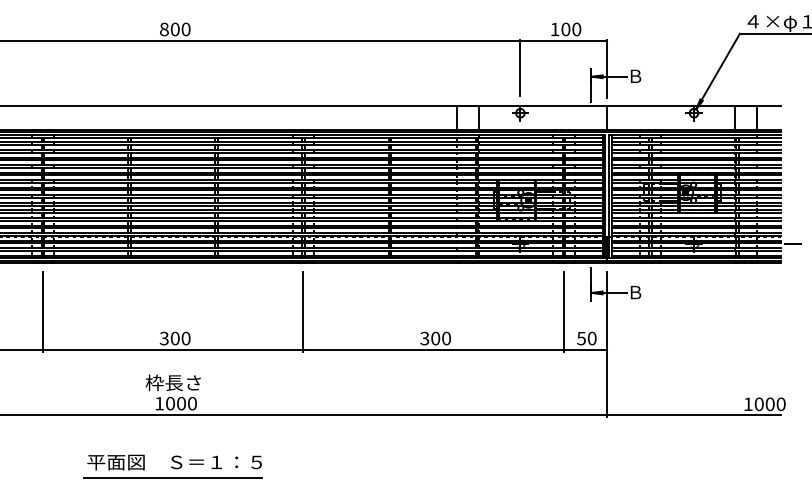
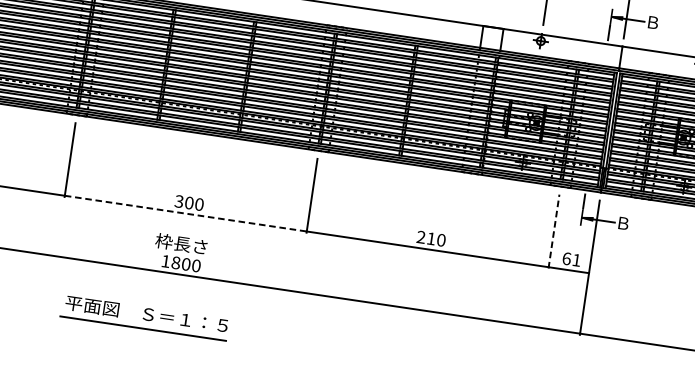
line: (563, 311) -> (553, 231), solid -> dashed
text: (430, 338) -> (426, 238), 300 -> 210
text: (586, 338) -> (571, 259), 50 -> 61
line: (173, 350) -> (186, 213), solid -> dashed
text: (170, 403) -> (176, 262), 1000 -> 1800
part: (172, 466) -> (144, 317), moved

